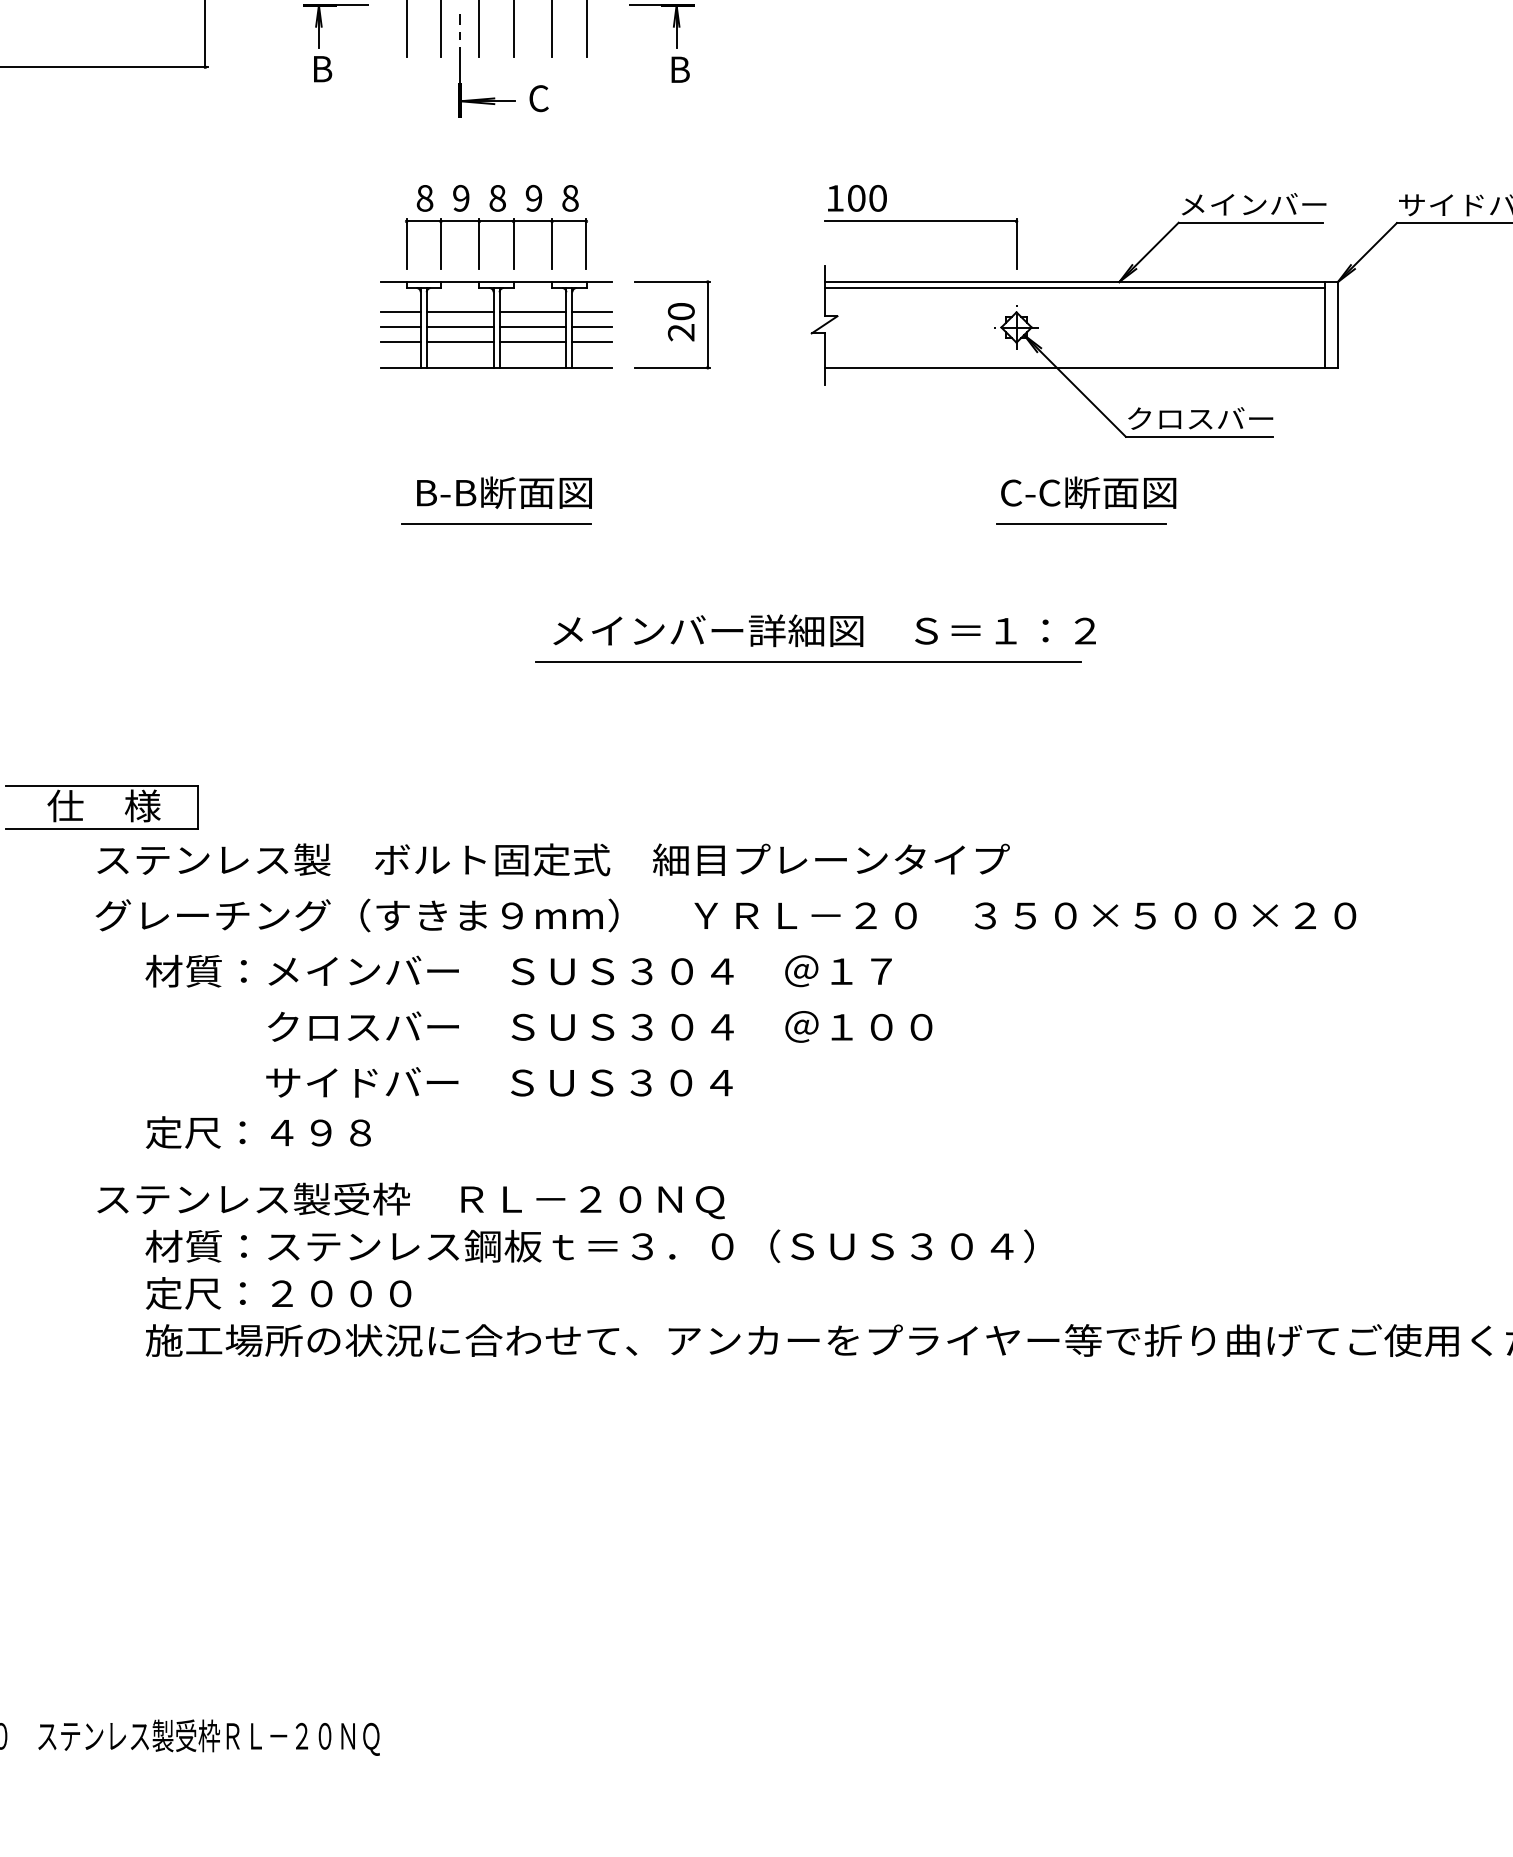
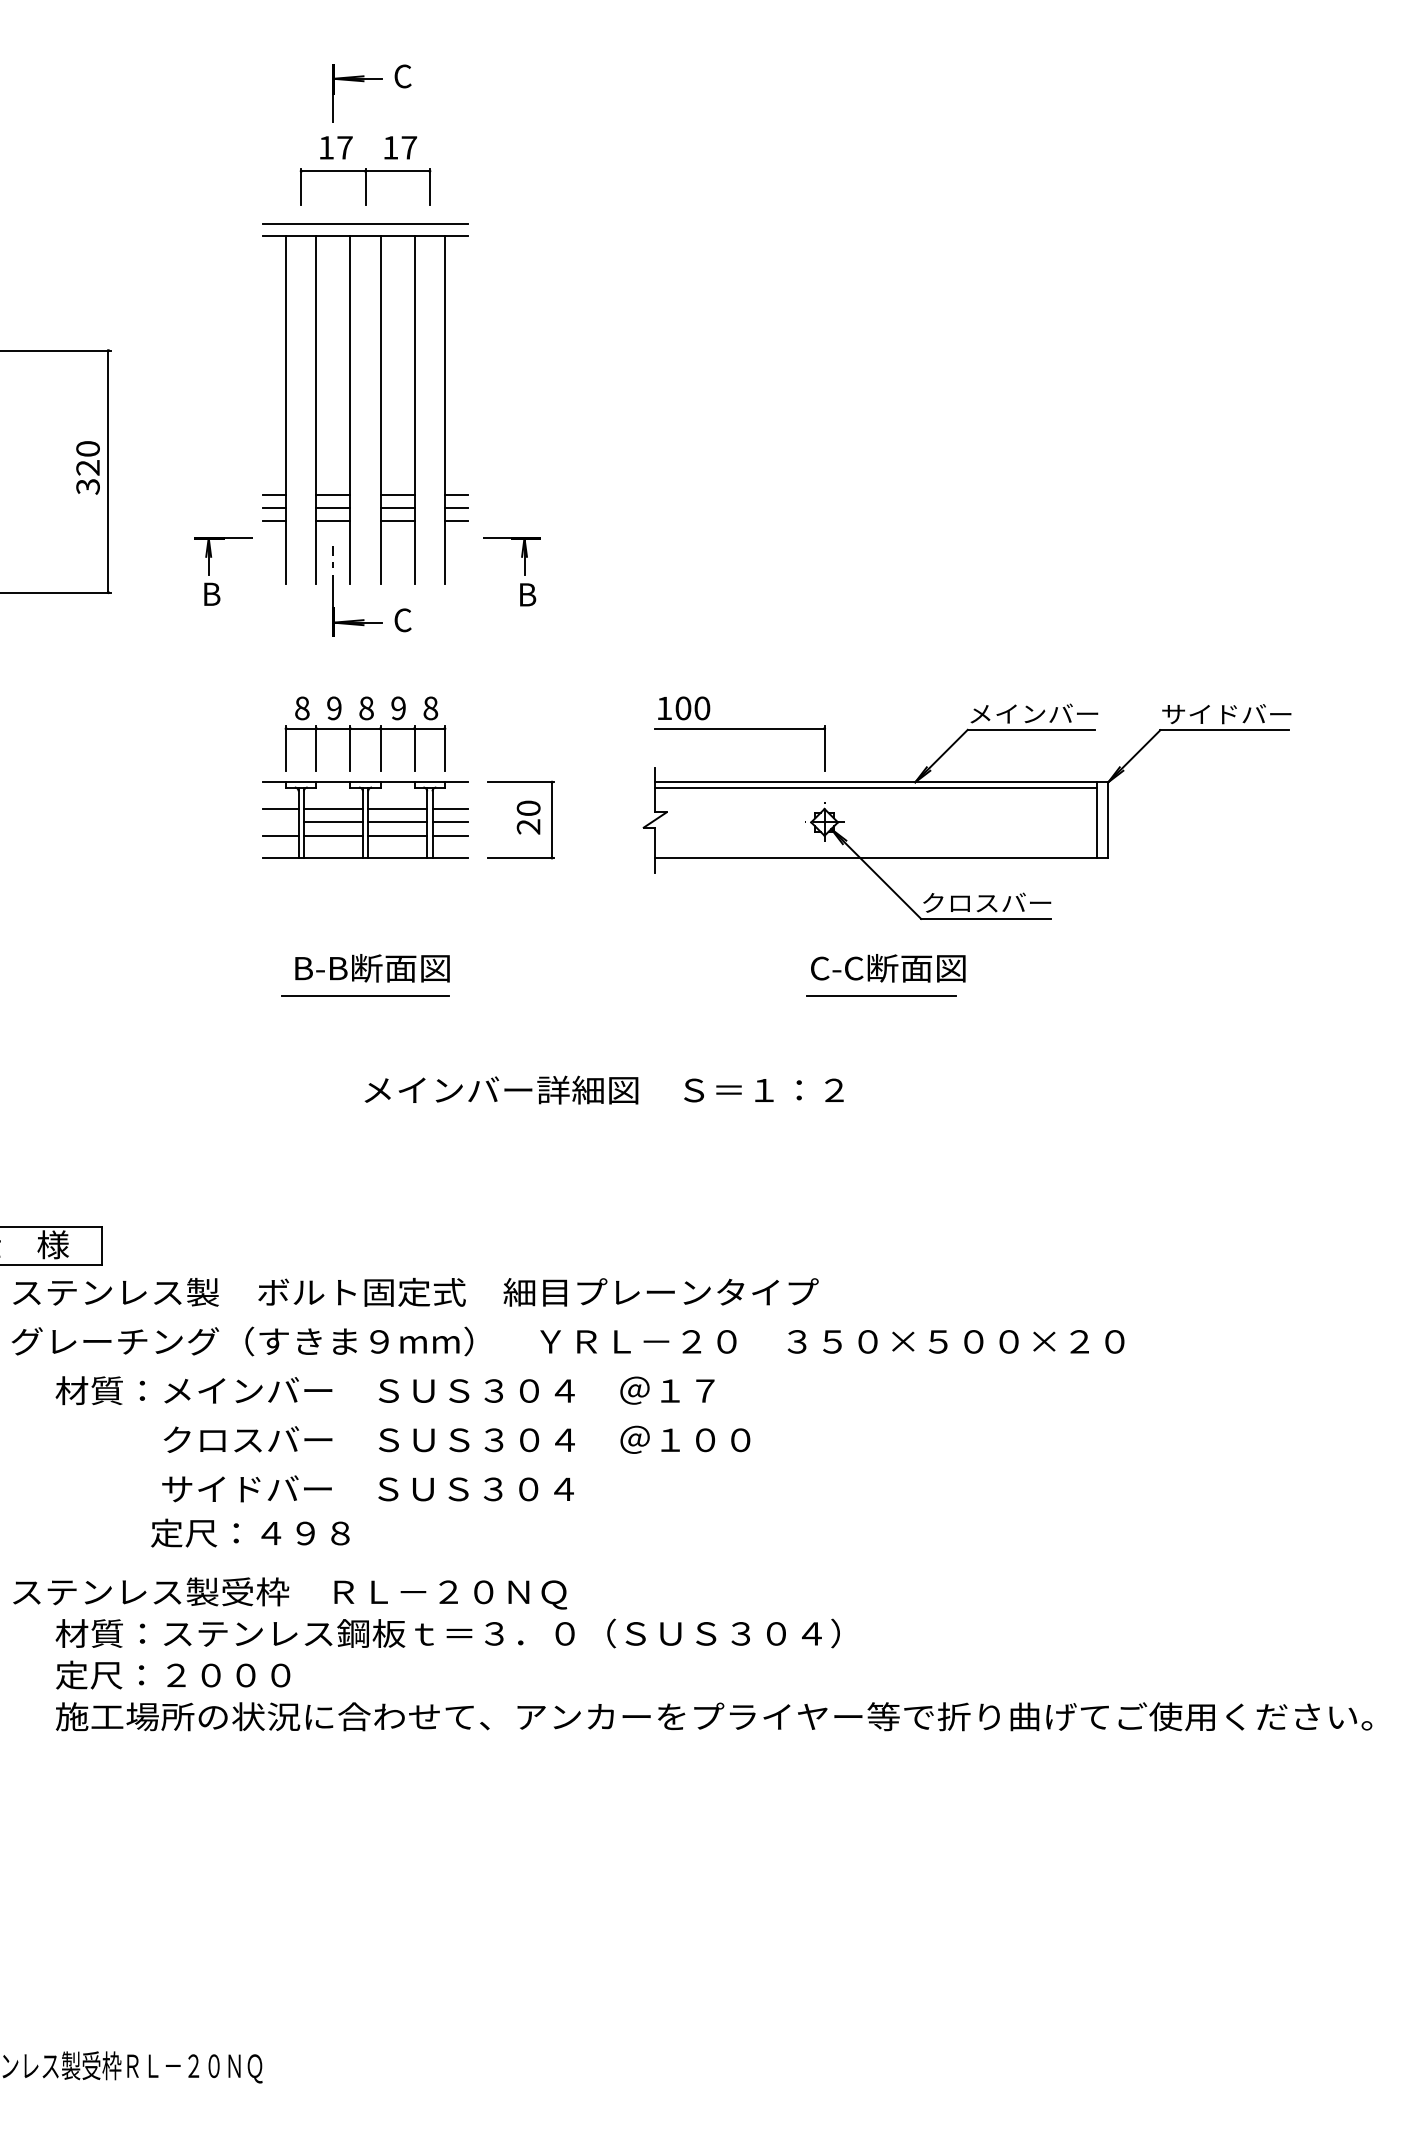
line: (400, 327) -> (280, 822), removed
text: (823, 630) -> (603, 1089), moved
line: (808, 661) -> (640, 1117), removed
text: (258, 1131) -> (250, 1532), moved

